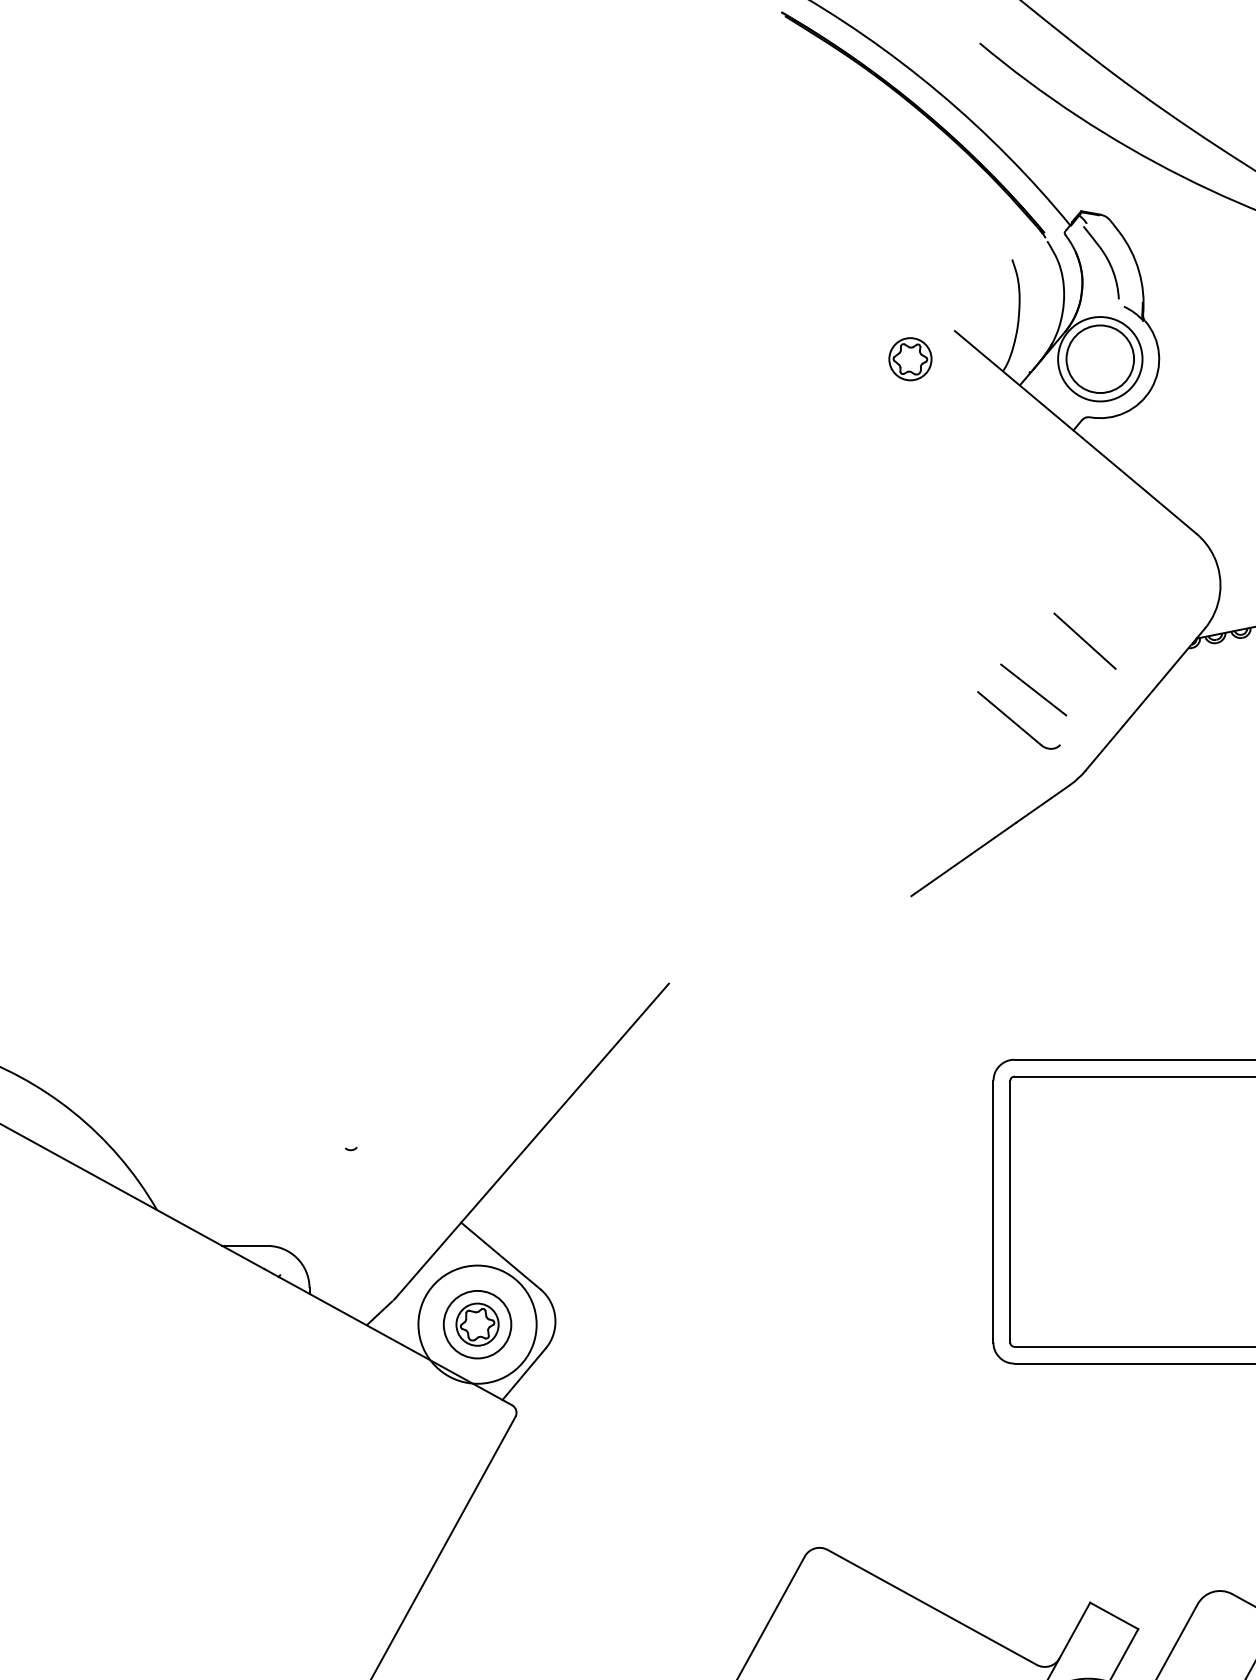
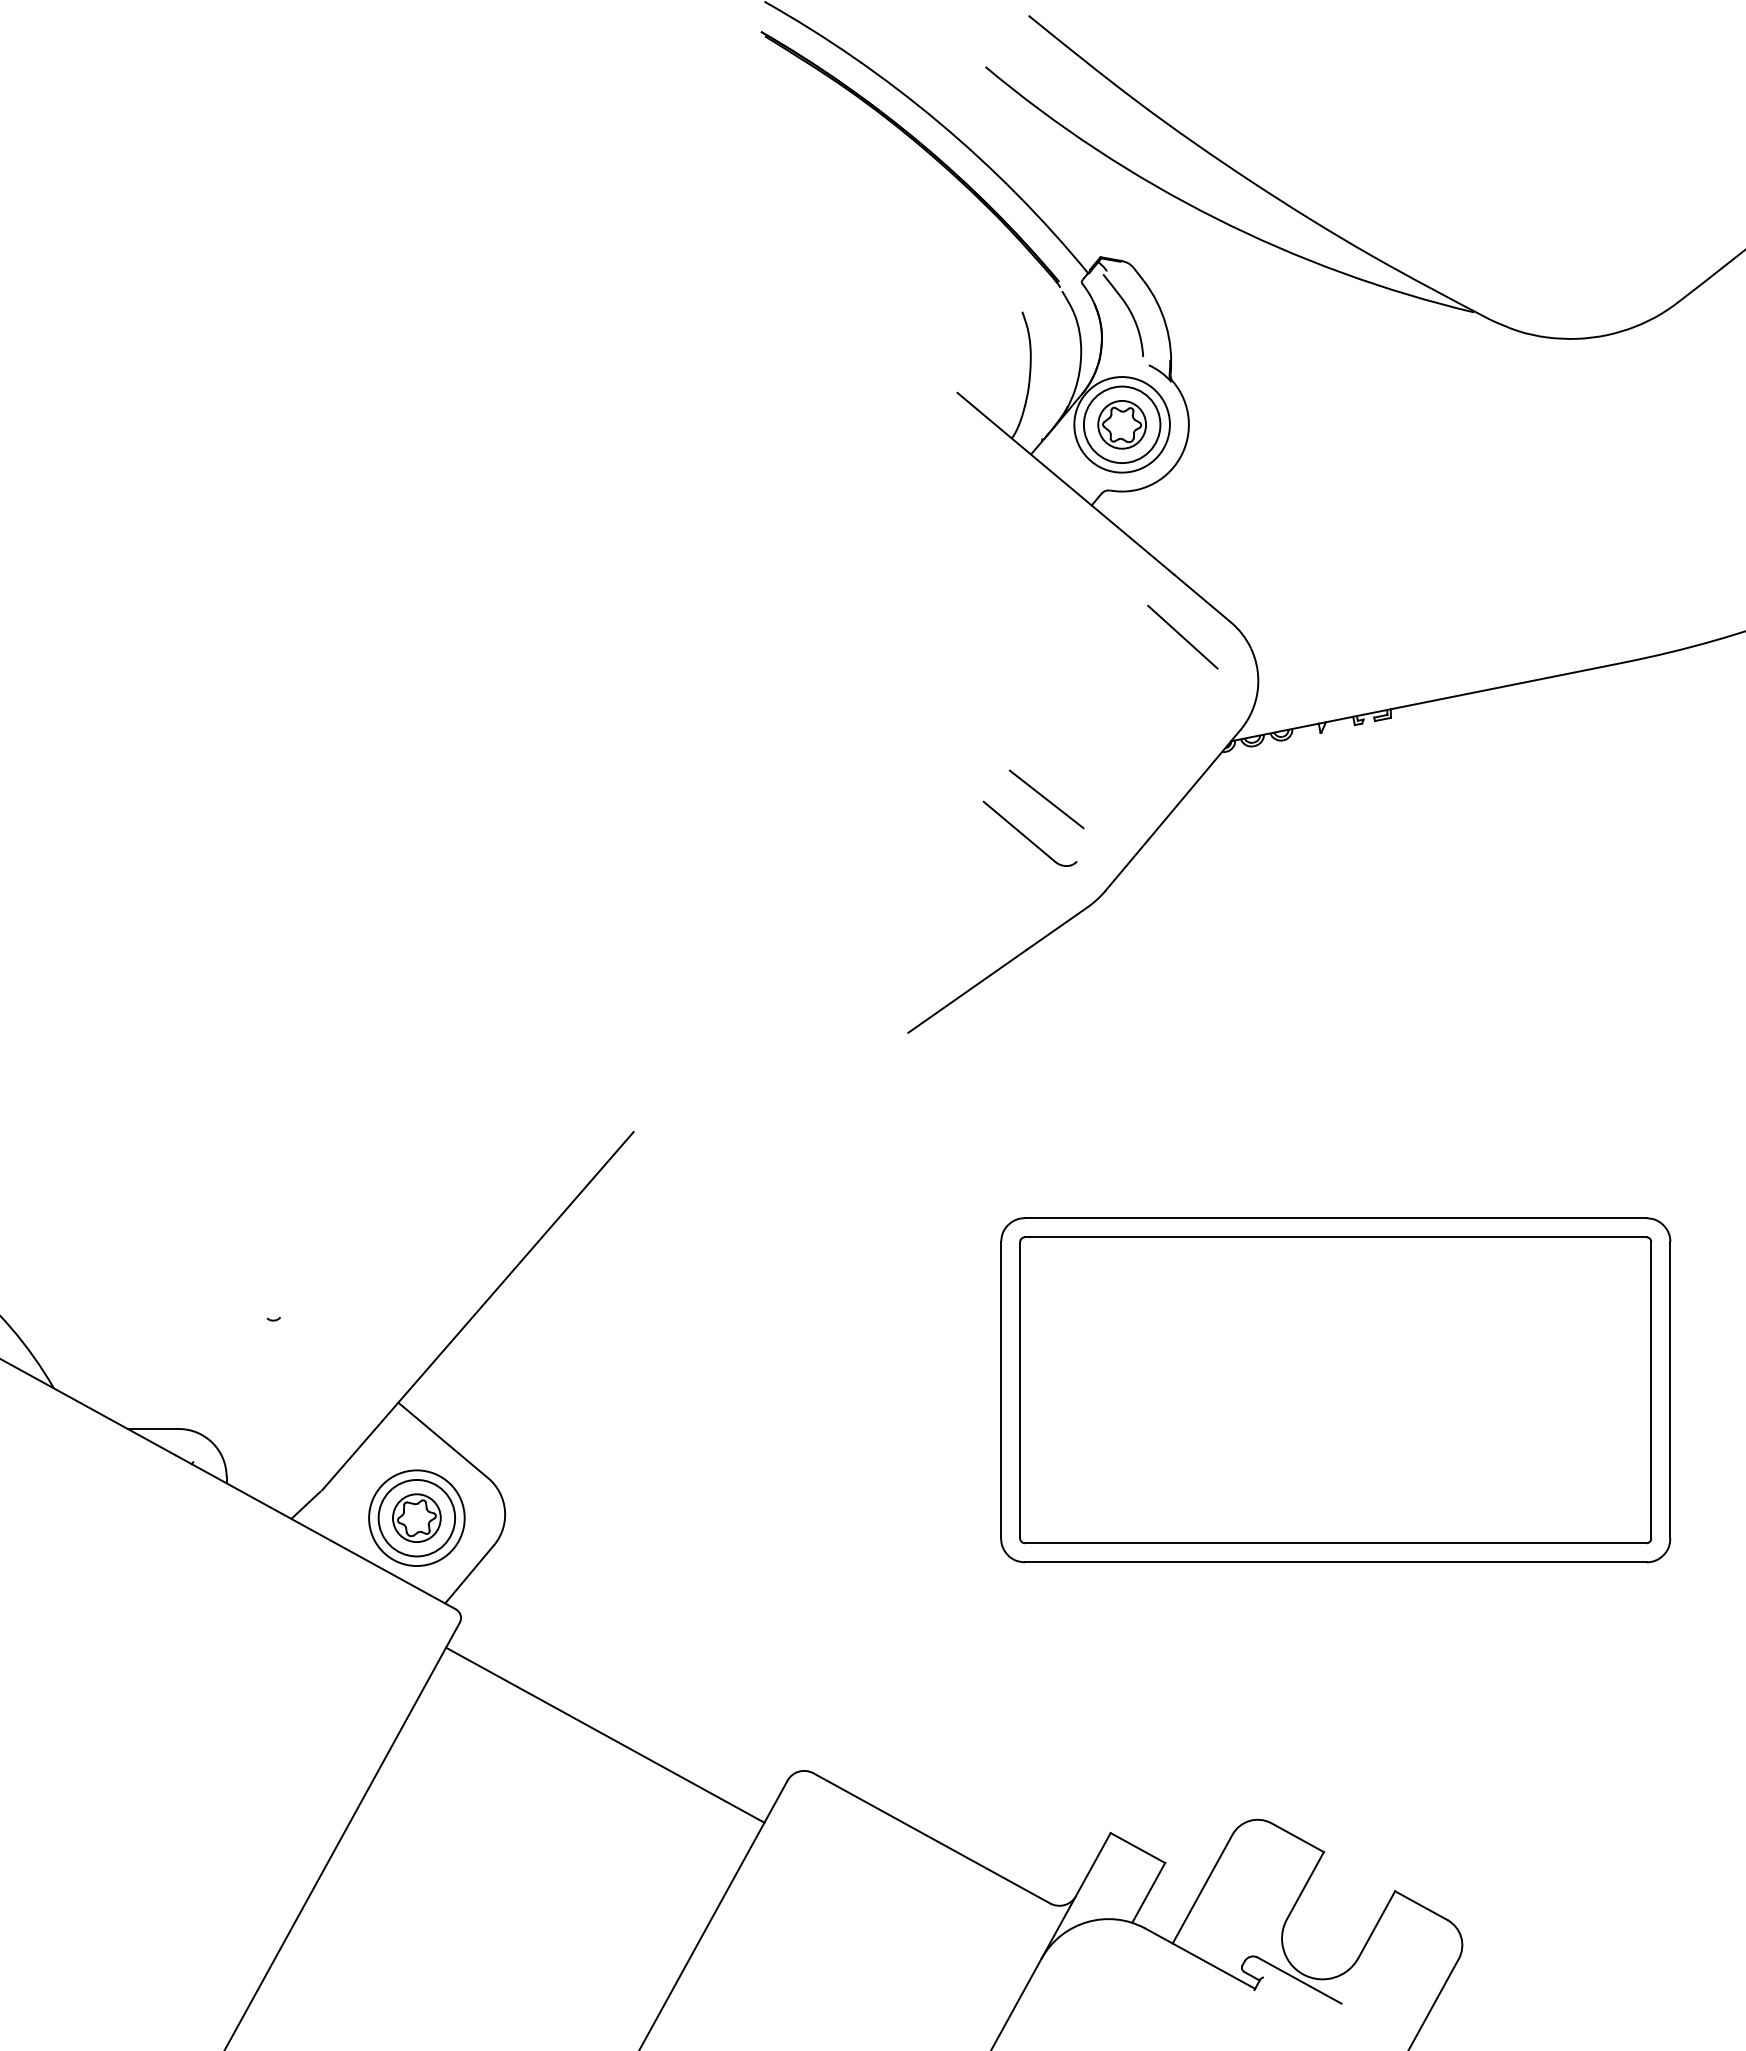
part: (909, 358) -> (1121, 424), moved
line: (1084, 640) -> (1182, 636), moved
circle: (477, 1324) -> (416, 1518), size x0.71
line: (644, 1515) -> (605, 1734), added

